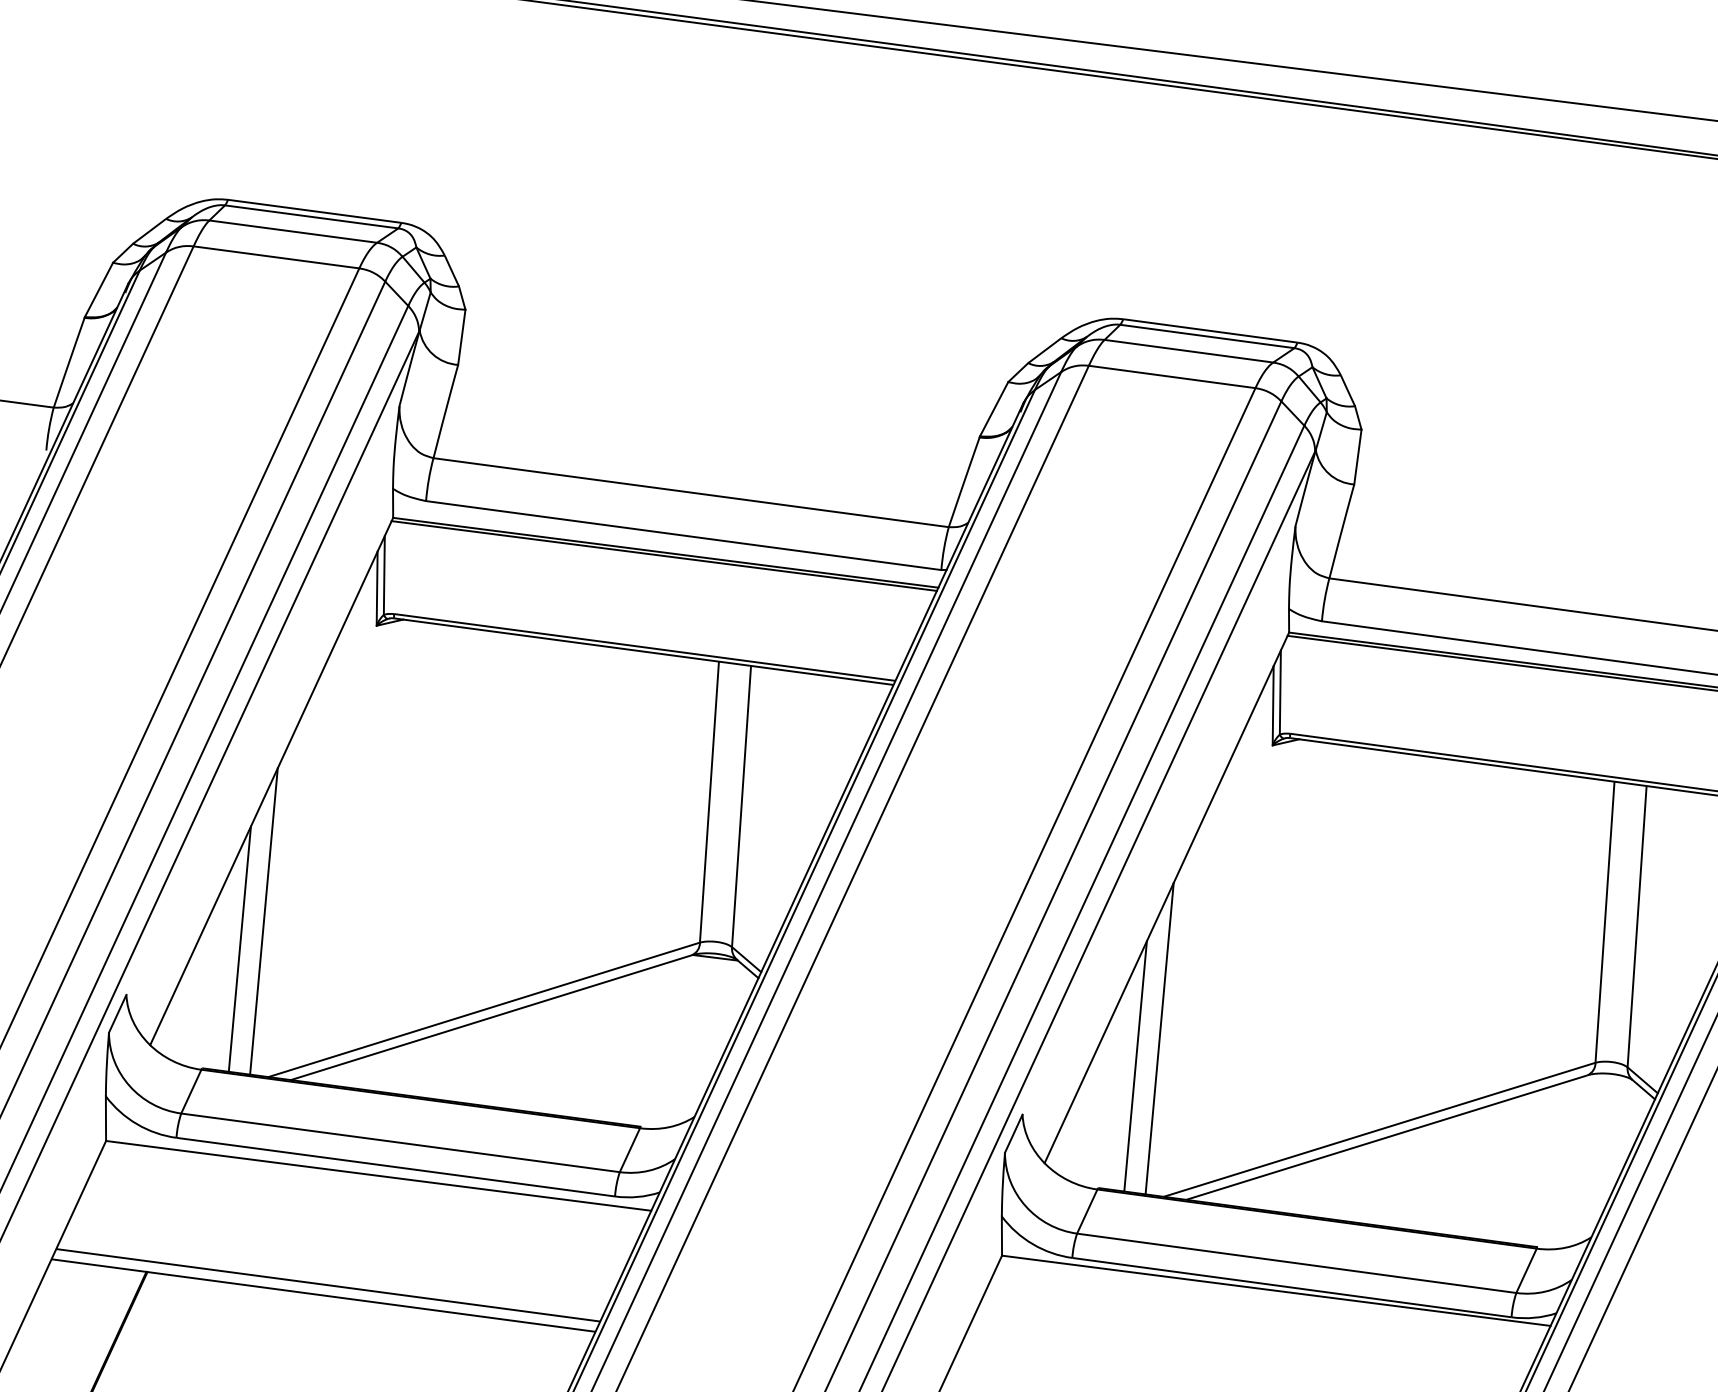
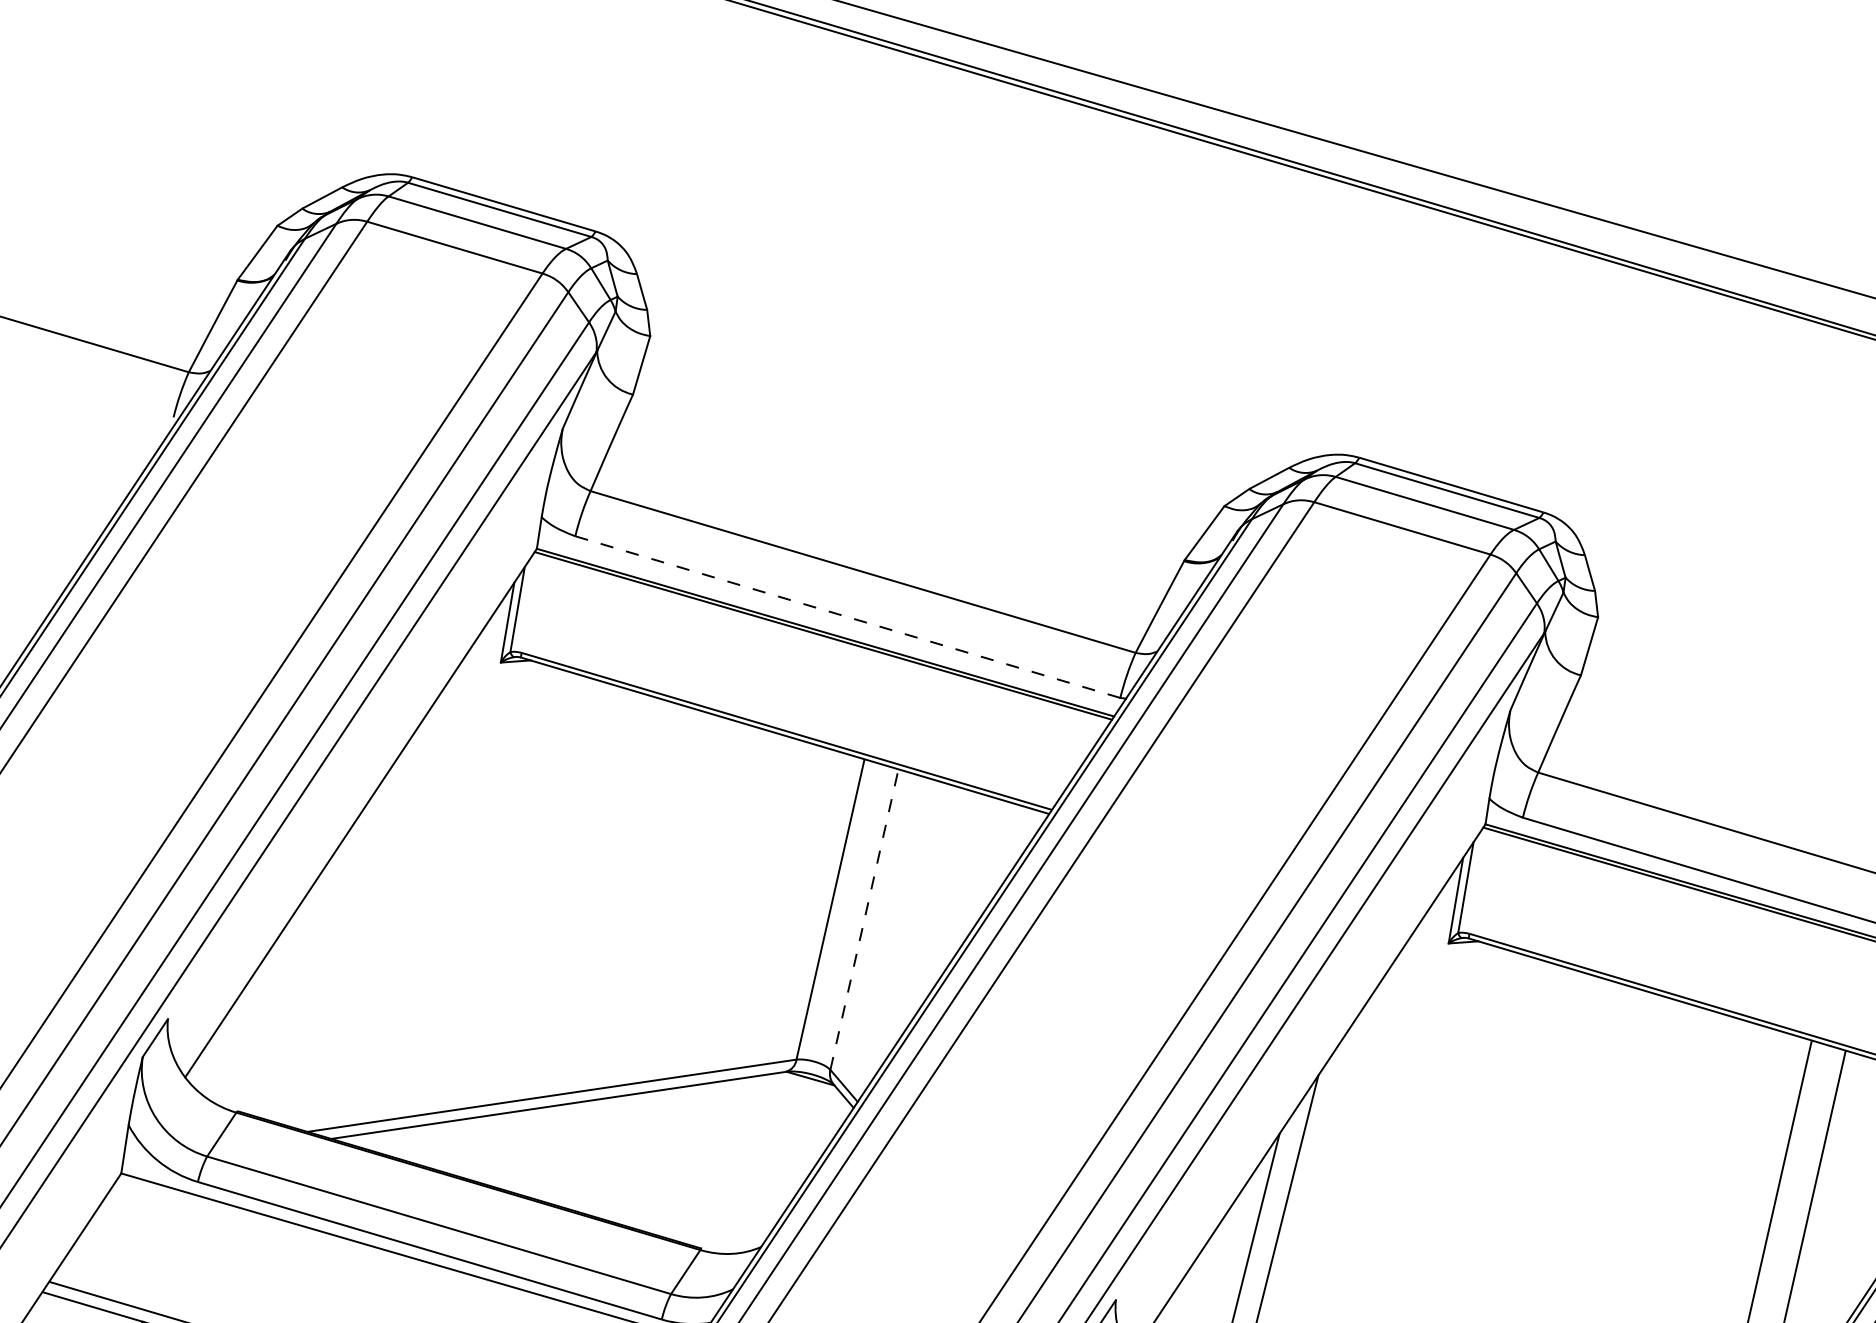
line: (683, 535) -> (847, 616), solid -> dashed
line: (741, 804) -> (864, 917), solid -> dashed
line: (263, 921) -> (328, 962), removed
line: (239, 948) -> (298, 988), removed

